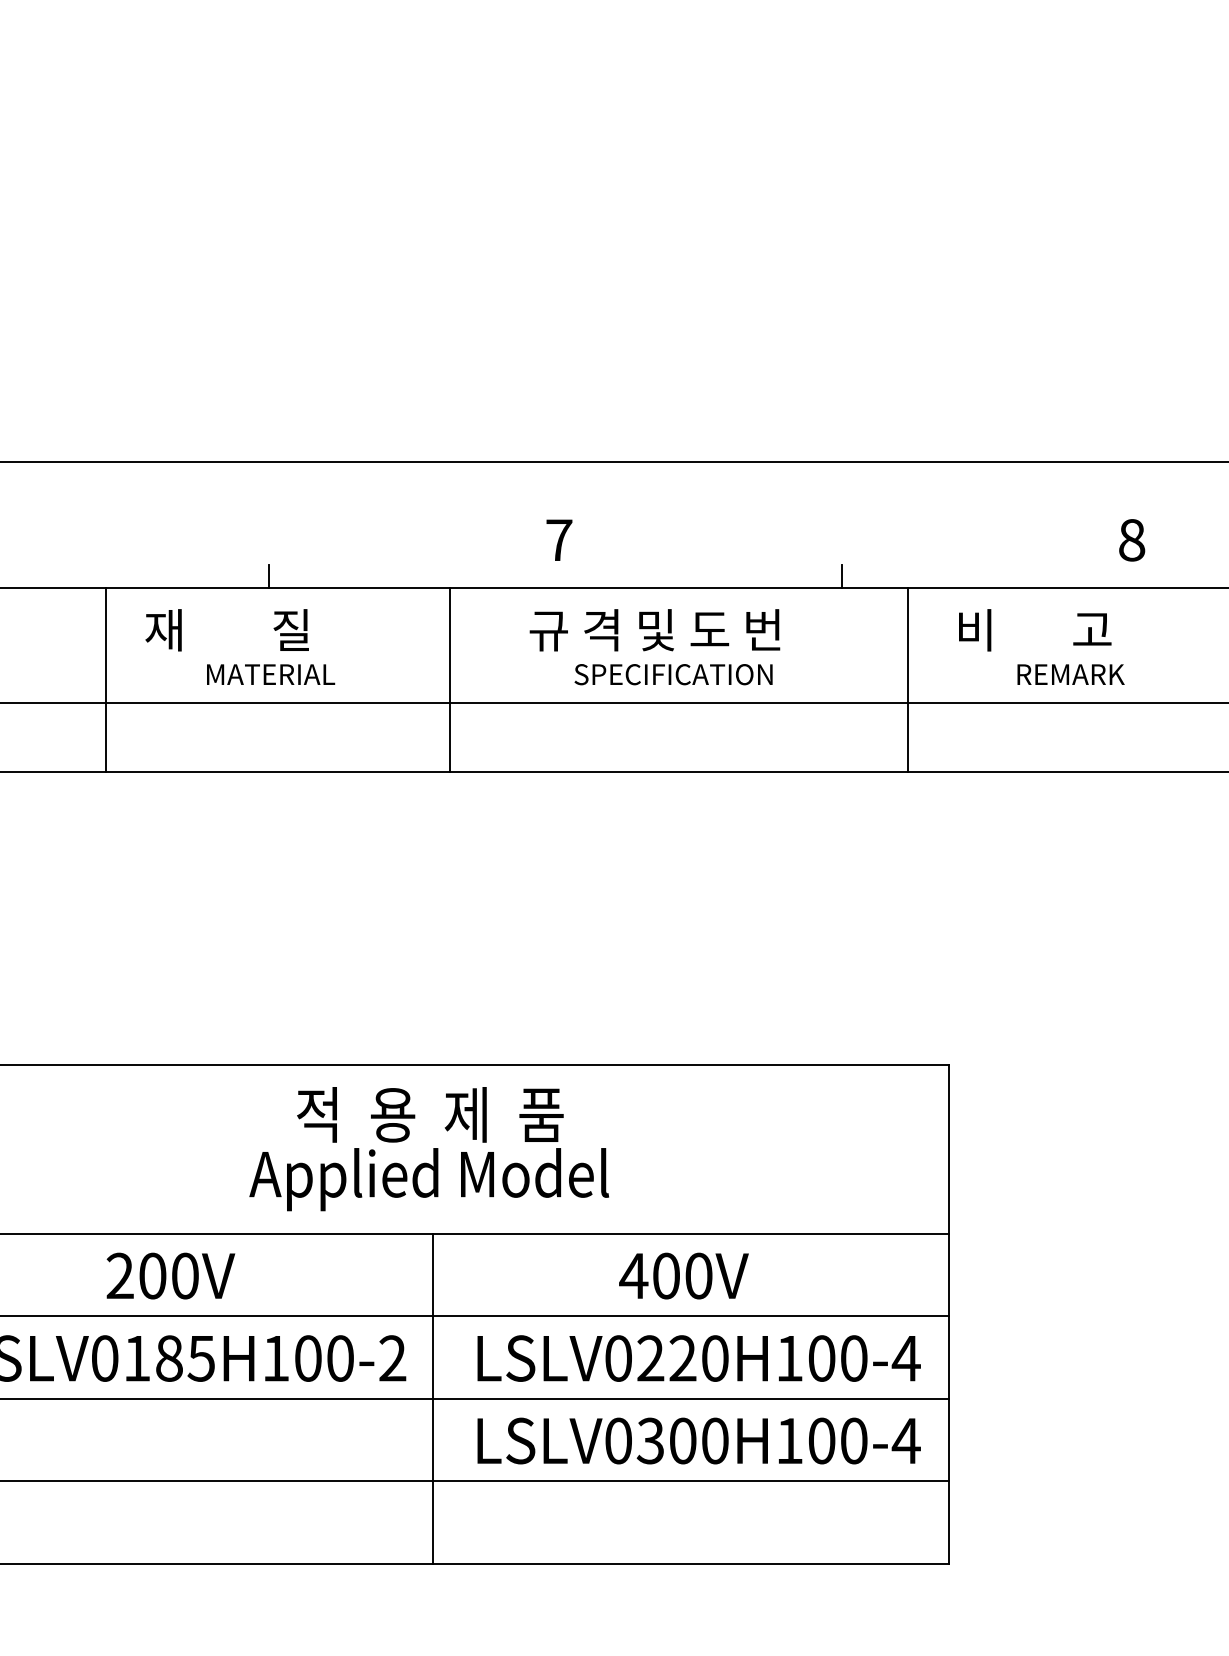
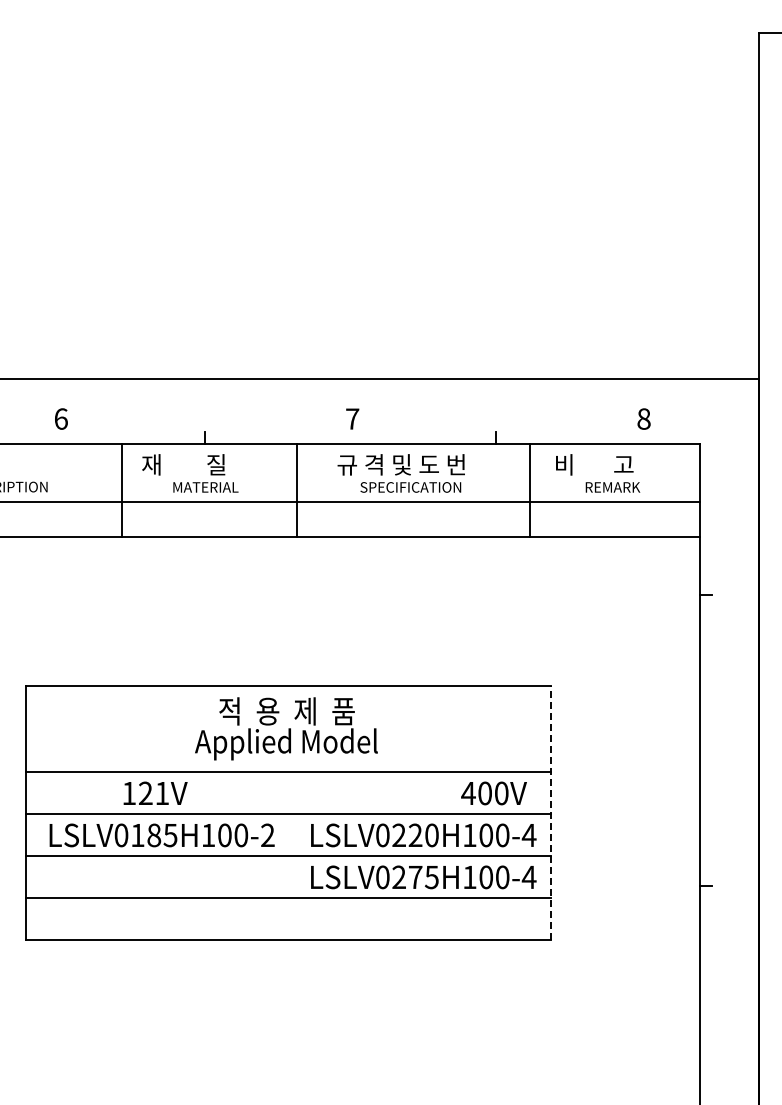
text: (152, 1276) -> (145, 793), 200V -> 121V
text: (682, 1276) -> (493, 793), moved
line: (948, 1313) -> (550, 812), solid -> dashed
line: (433, 1397) -> (288, 855), removed
text: (682, 1441) -> (415, 877), LSLV0300H100-4 -> LSLV0275H100-4

